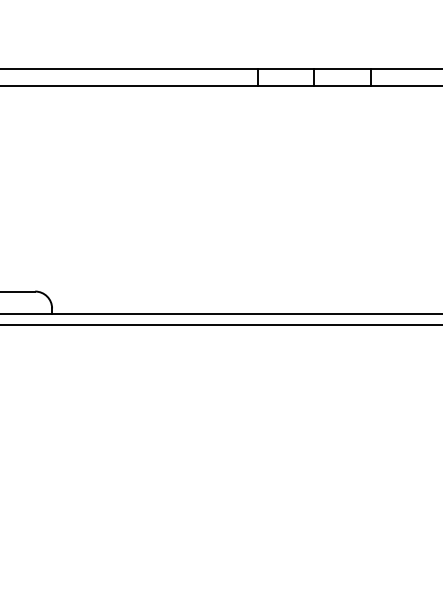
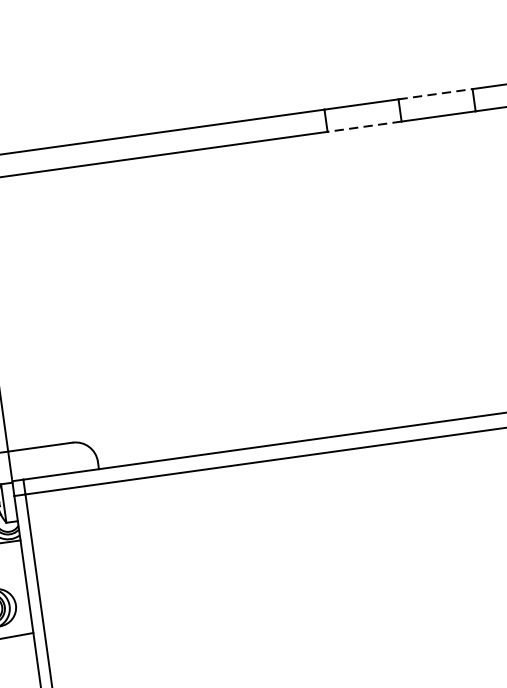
line: (343, 68) -> (436, 93), solid -> dashed
line: (285, 85) -> (363, 126), solid -> dashed

